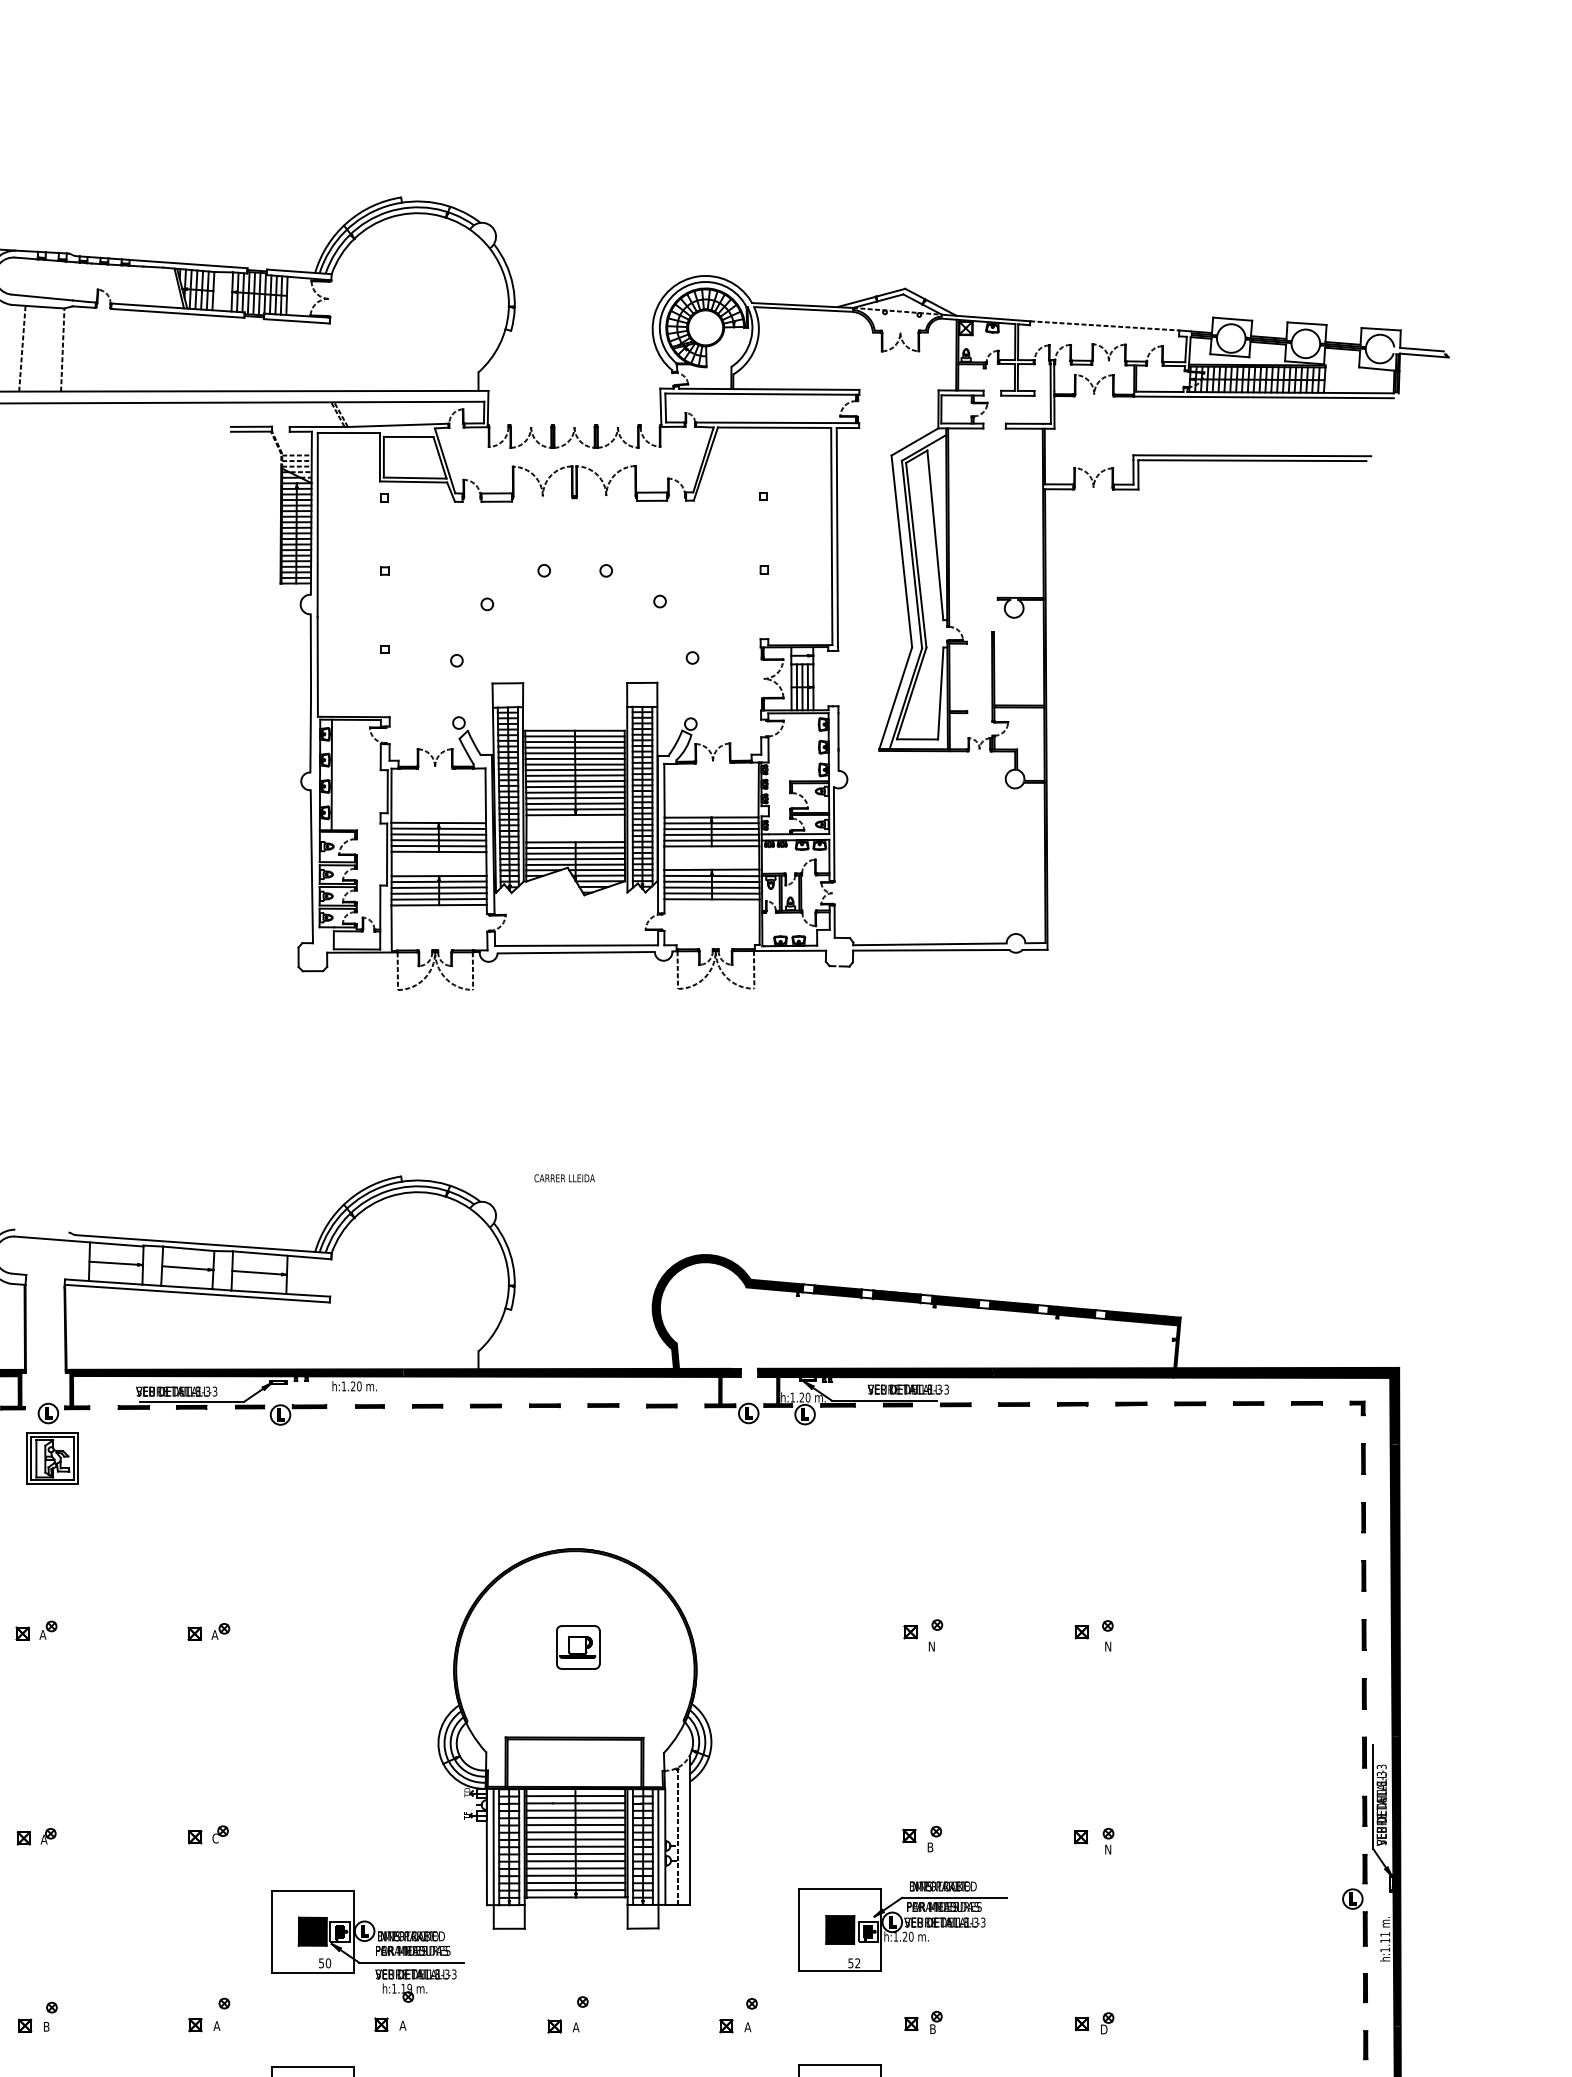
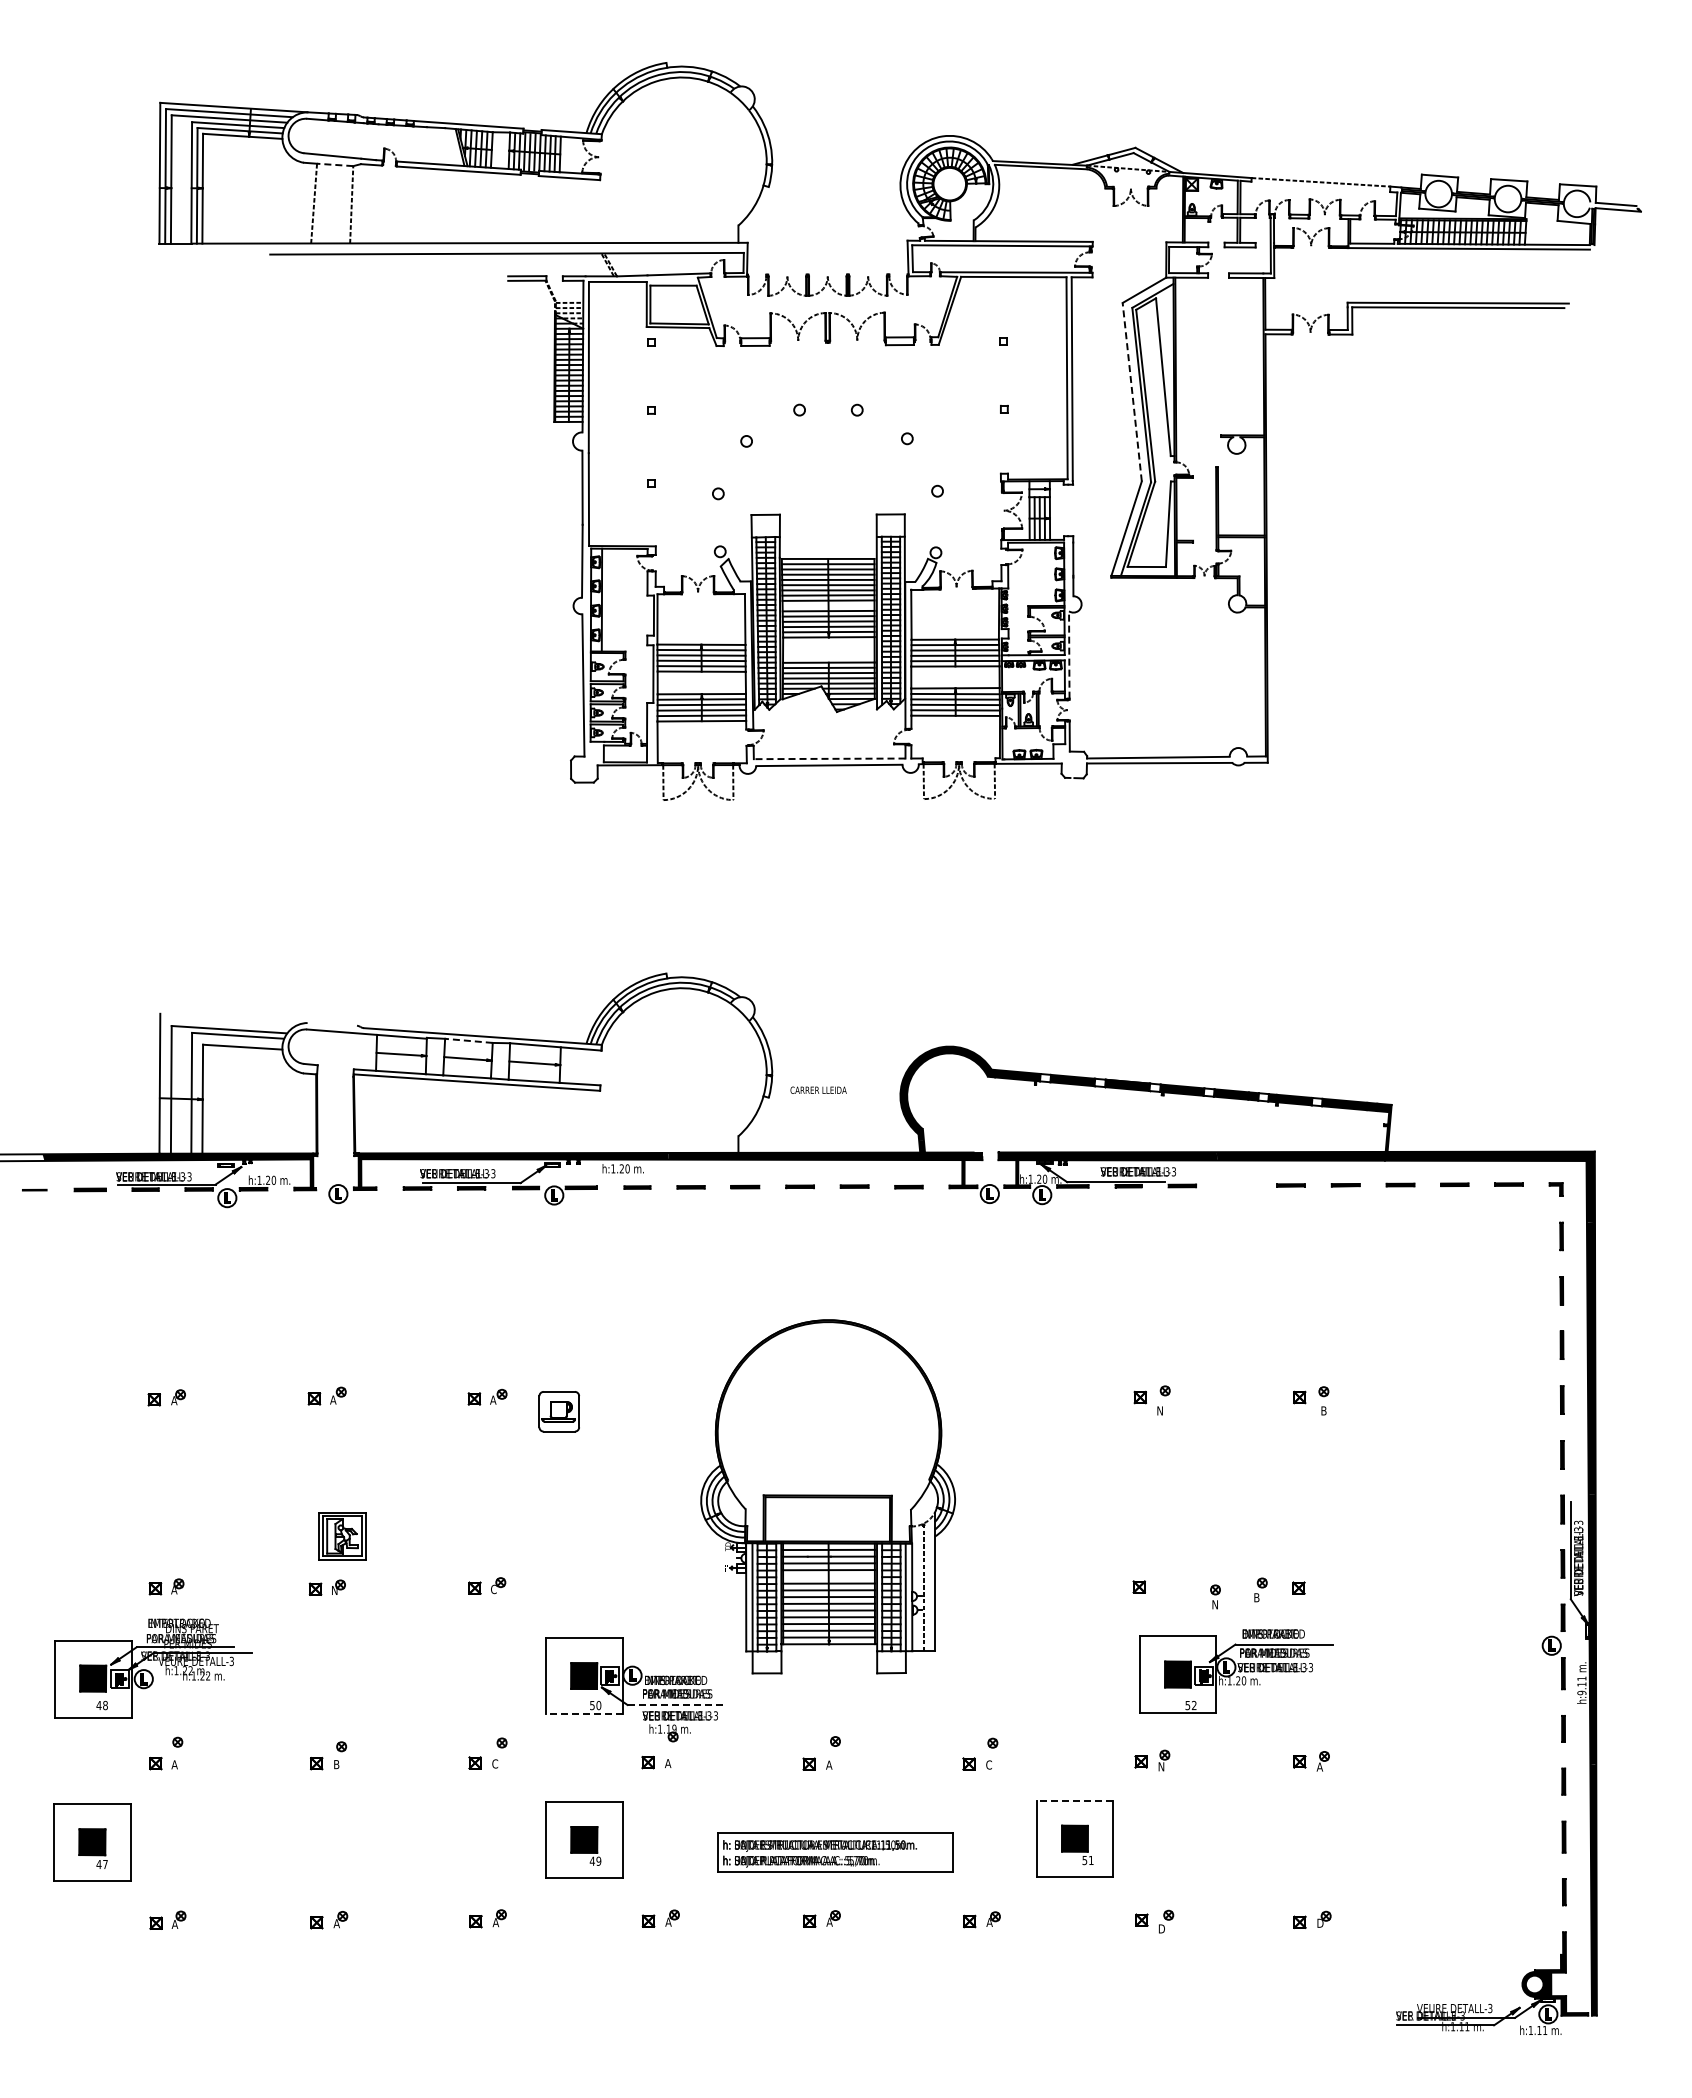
line: (44, 306) -> (334, 164), solid -> dashed
line: (902, 551) -> (1132, 392), solid -> dashed
line: (575, 780) -> (828, 605), removed
line: (834, 833) -> (1069, 654), solid -> dashed
line: (576, 945) -> (829, 758), solid -> dashed
text: (564, 1177) -> (818, 1089), moved
line: (188, 1248) -> (468, 1040), solid -> dashed
line: (1013, 1404) -> (1236, 1185), removed
part: (52, 1459) -> (342, 1536), moved
text: (1108, 1646) -> (1324, 1410), N -> B
part: (577, 1647) -> (558, 1411), moved
line: (575, 1824) -> (828, 1576), removed
part: (934, 1838) -> (1260, 1589), moved
text: (44, 1839) -> (334, 1590), A -> N
part: (1108, 1840) -> (1215, 1596), moved
part: (903, 1926) -> (1236, 1671), moved
text: (1384, 1949) -> (1581, 1692), h:1.11 -> h:9.11
line: (411, 1963) -> (676, 1705), solid -> dashed
line: (311, 1972) -> (583, 1714), solid -> dashed
text: (217, 2025) -> (495, 1763), A -> C
text: (747, 2026) -> (988, 1764), A -> C
text: (933, 2028) -> (1161, 1766), B -> N
text: (1103, 2028) -> (1319, 1766), D -> A
line: (839, 2065) -> (1074, 1800), solid -> dashed

